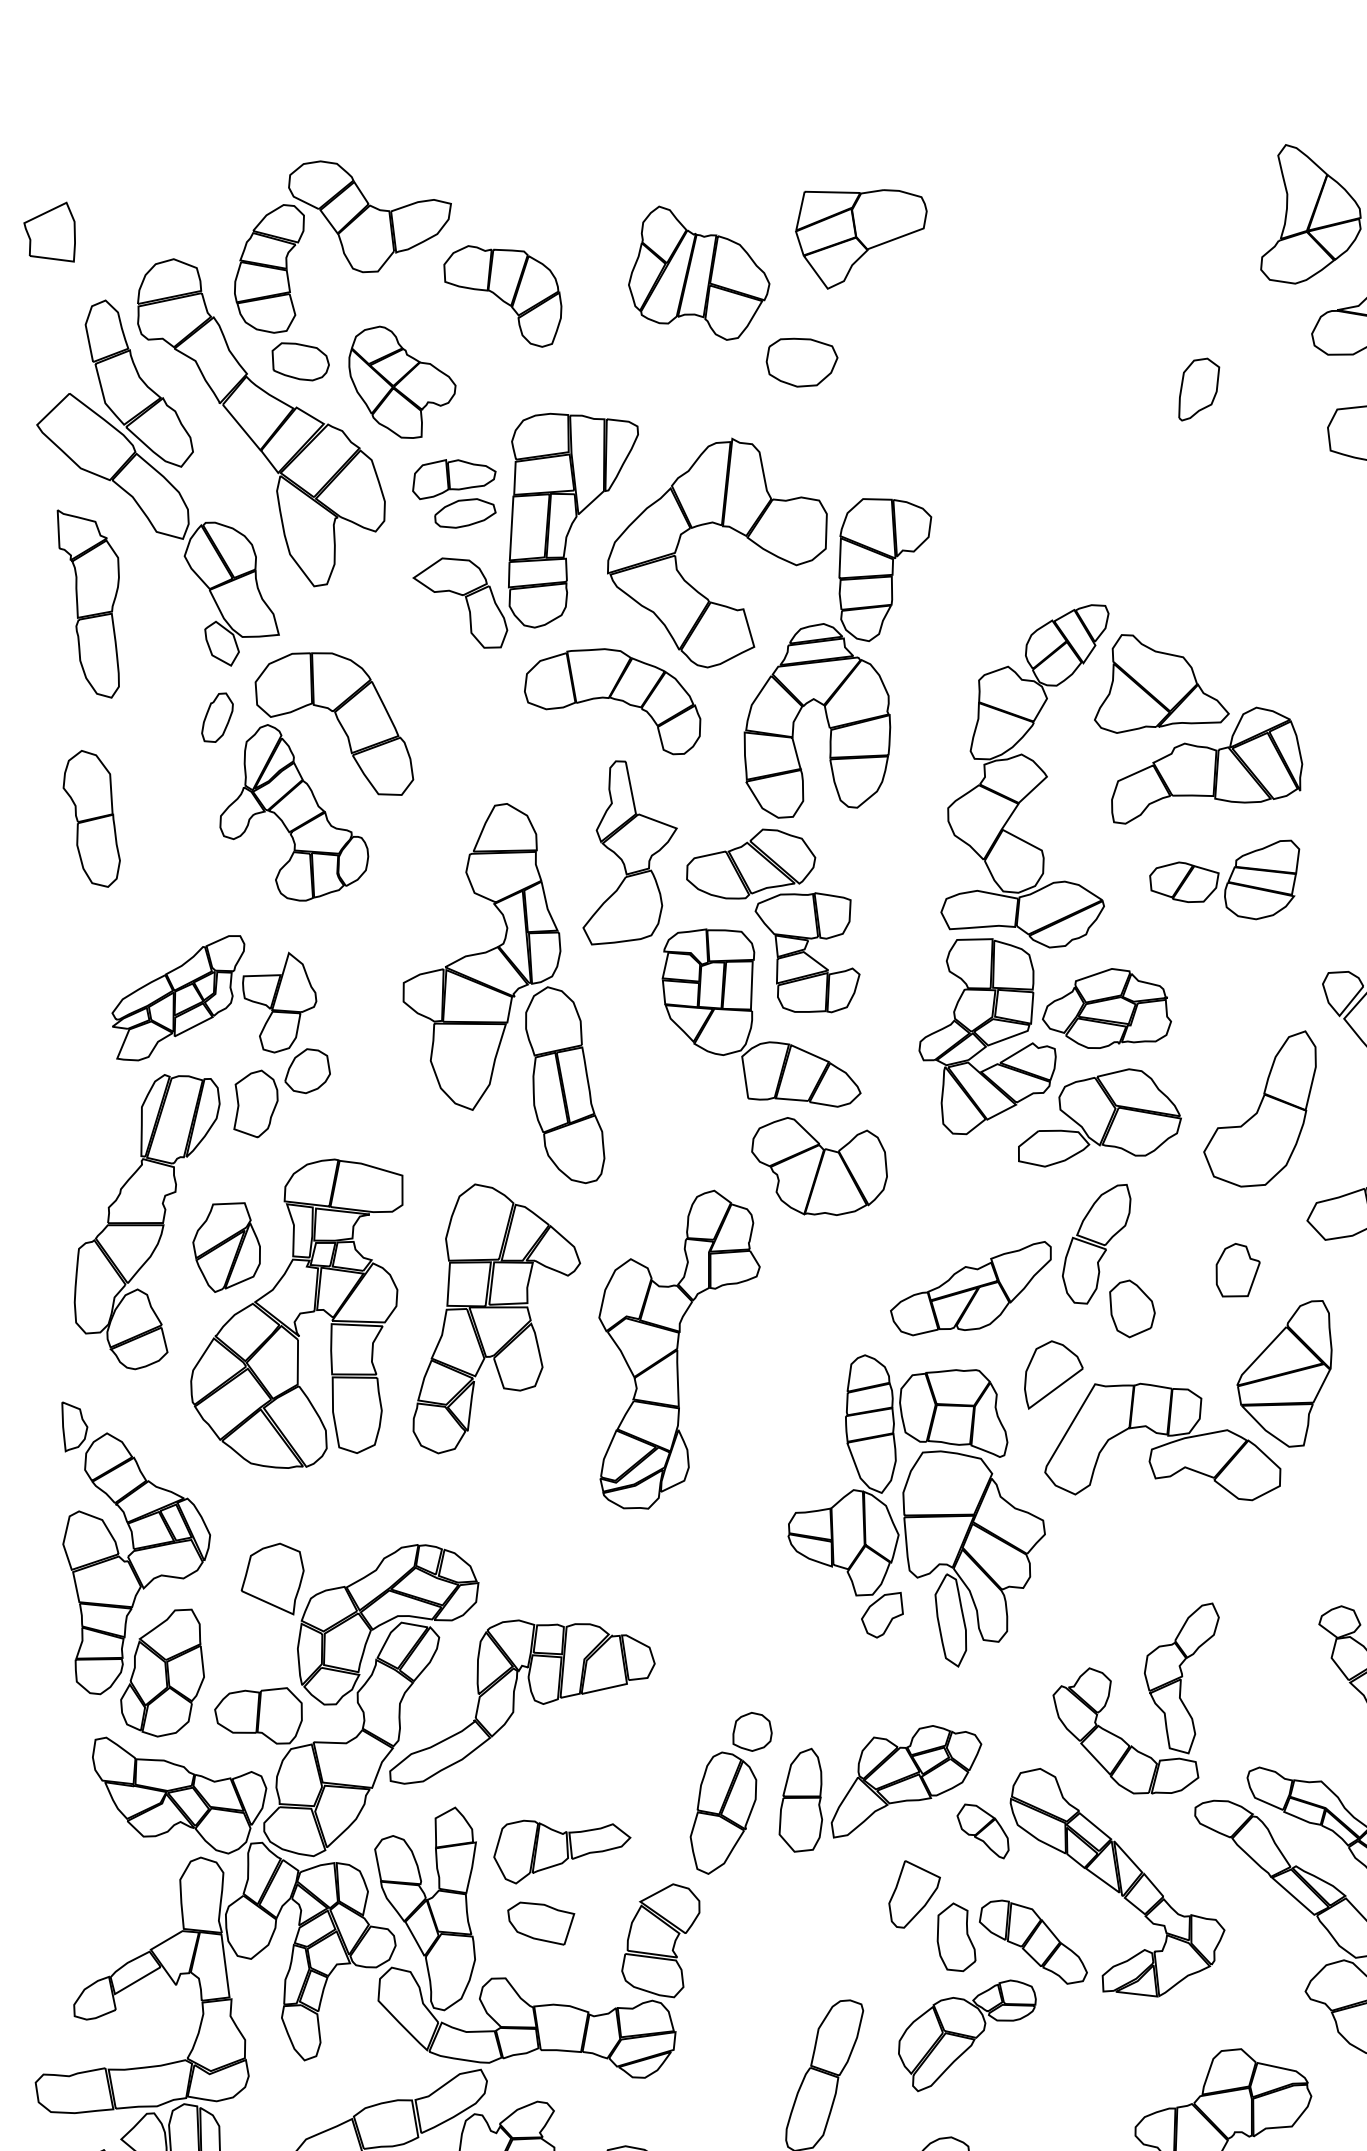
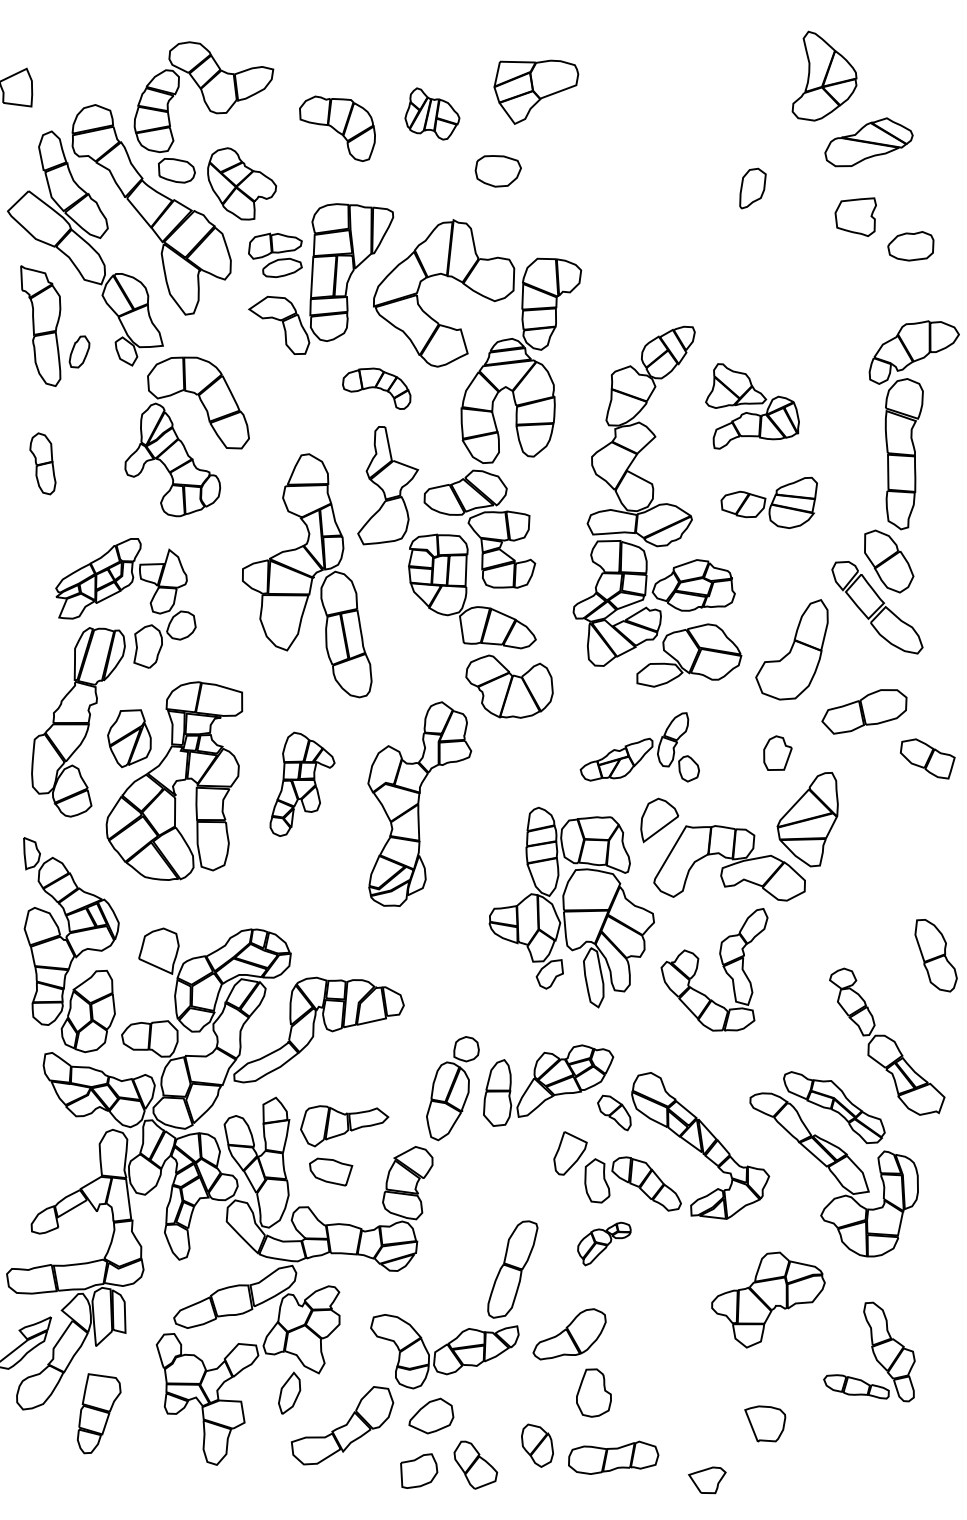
part: (699, 272) -> (432, 113), size x0.6
part: (502, 295) -> (337, 128), moved
part: (612, 701) -> (376, 388), size x0.6
part: (217, 717) -> (79, 351), moved
part: (1198, 729) -> (752, 406), size x0.7
part: (91, 818) -> (42, 463), size x0.7
part: (1022, 1261) -> (639, 747), size x0.7
part: (496, 1319) -> (302, 784), size x0.6
part: (1148, 1693) -> (722, 966), moved
part: (967, 2034) -> (604, 1243), size x0.6

